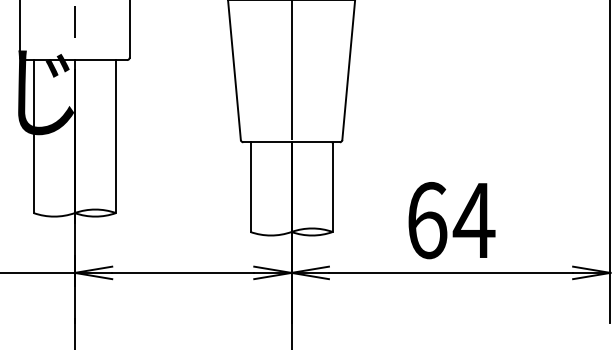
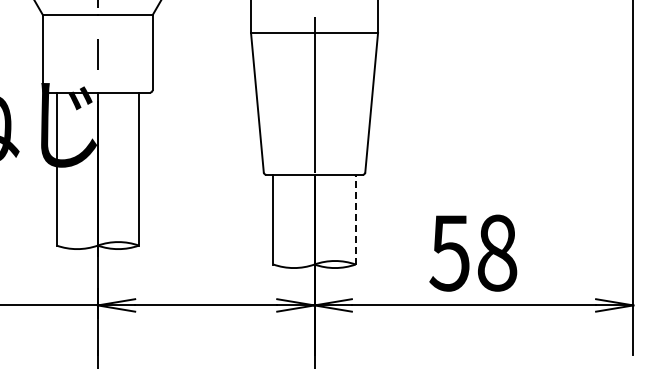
line: (332, 186) -> (355, 219), solid -> dashed
text: (450, 219) -> (473, 252), 64 -> 58

